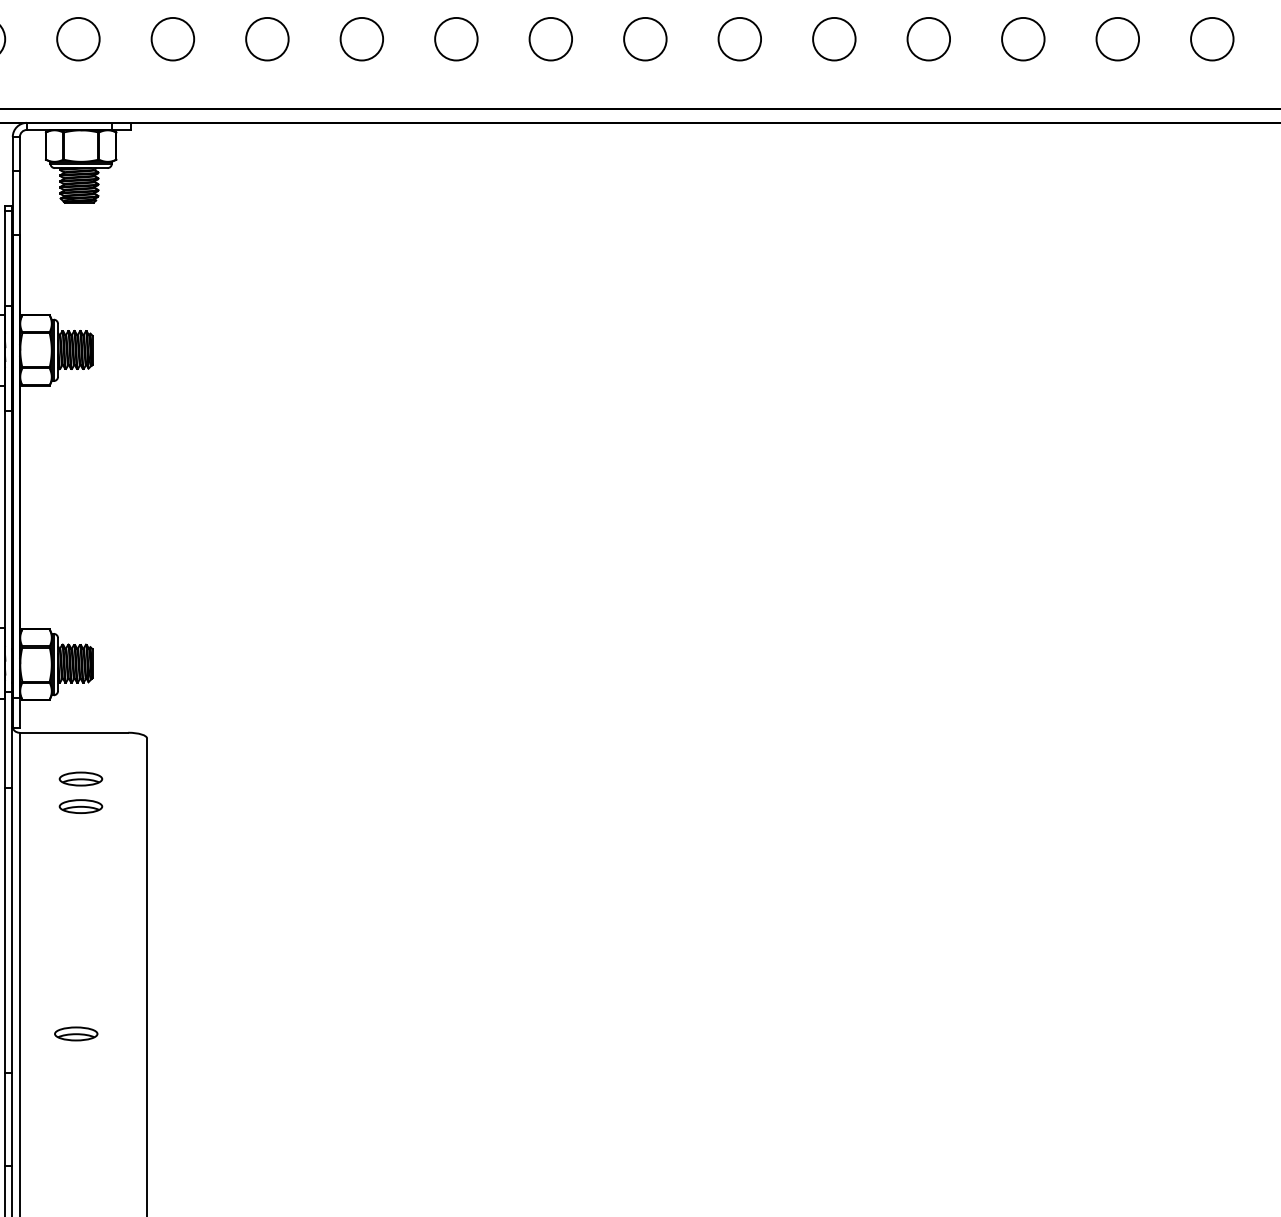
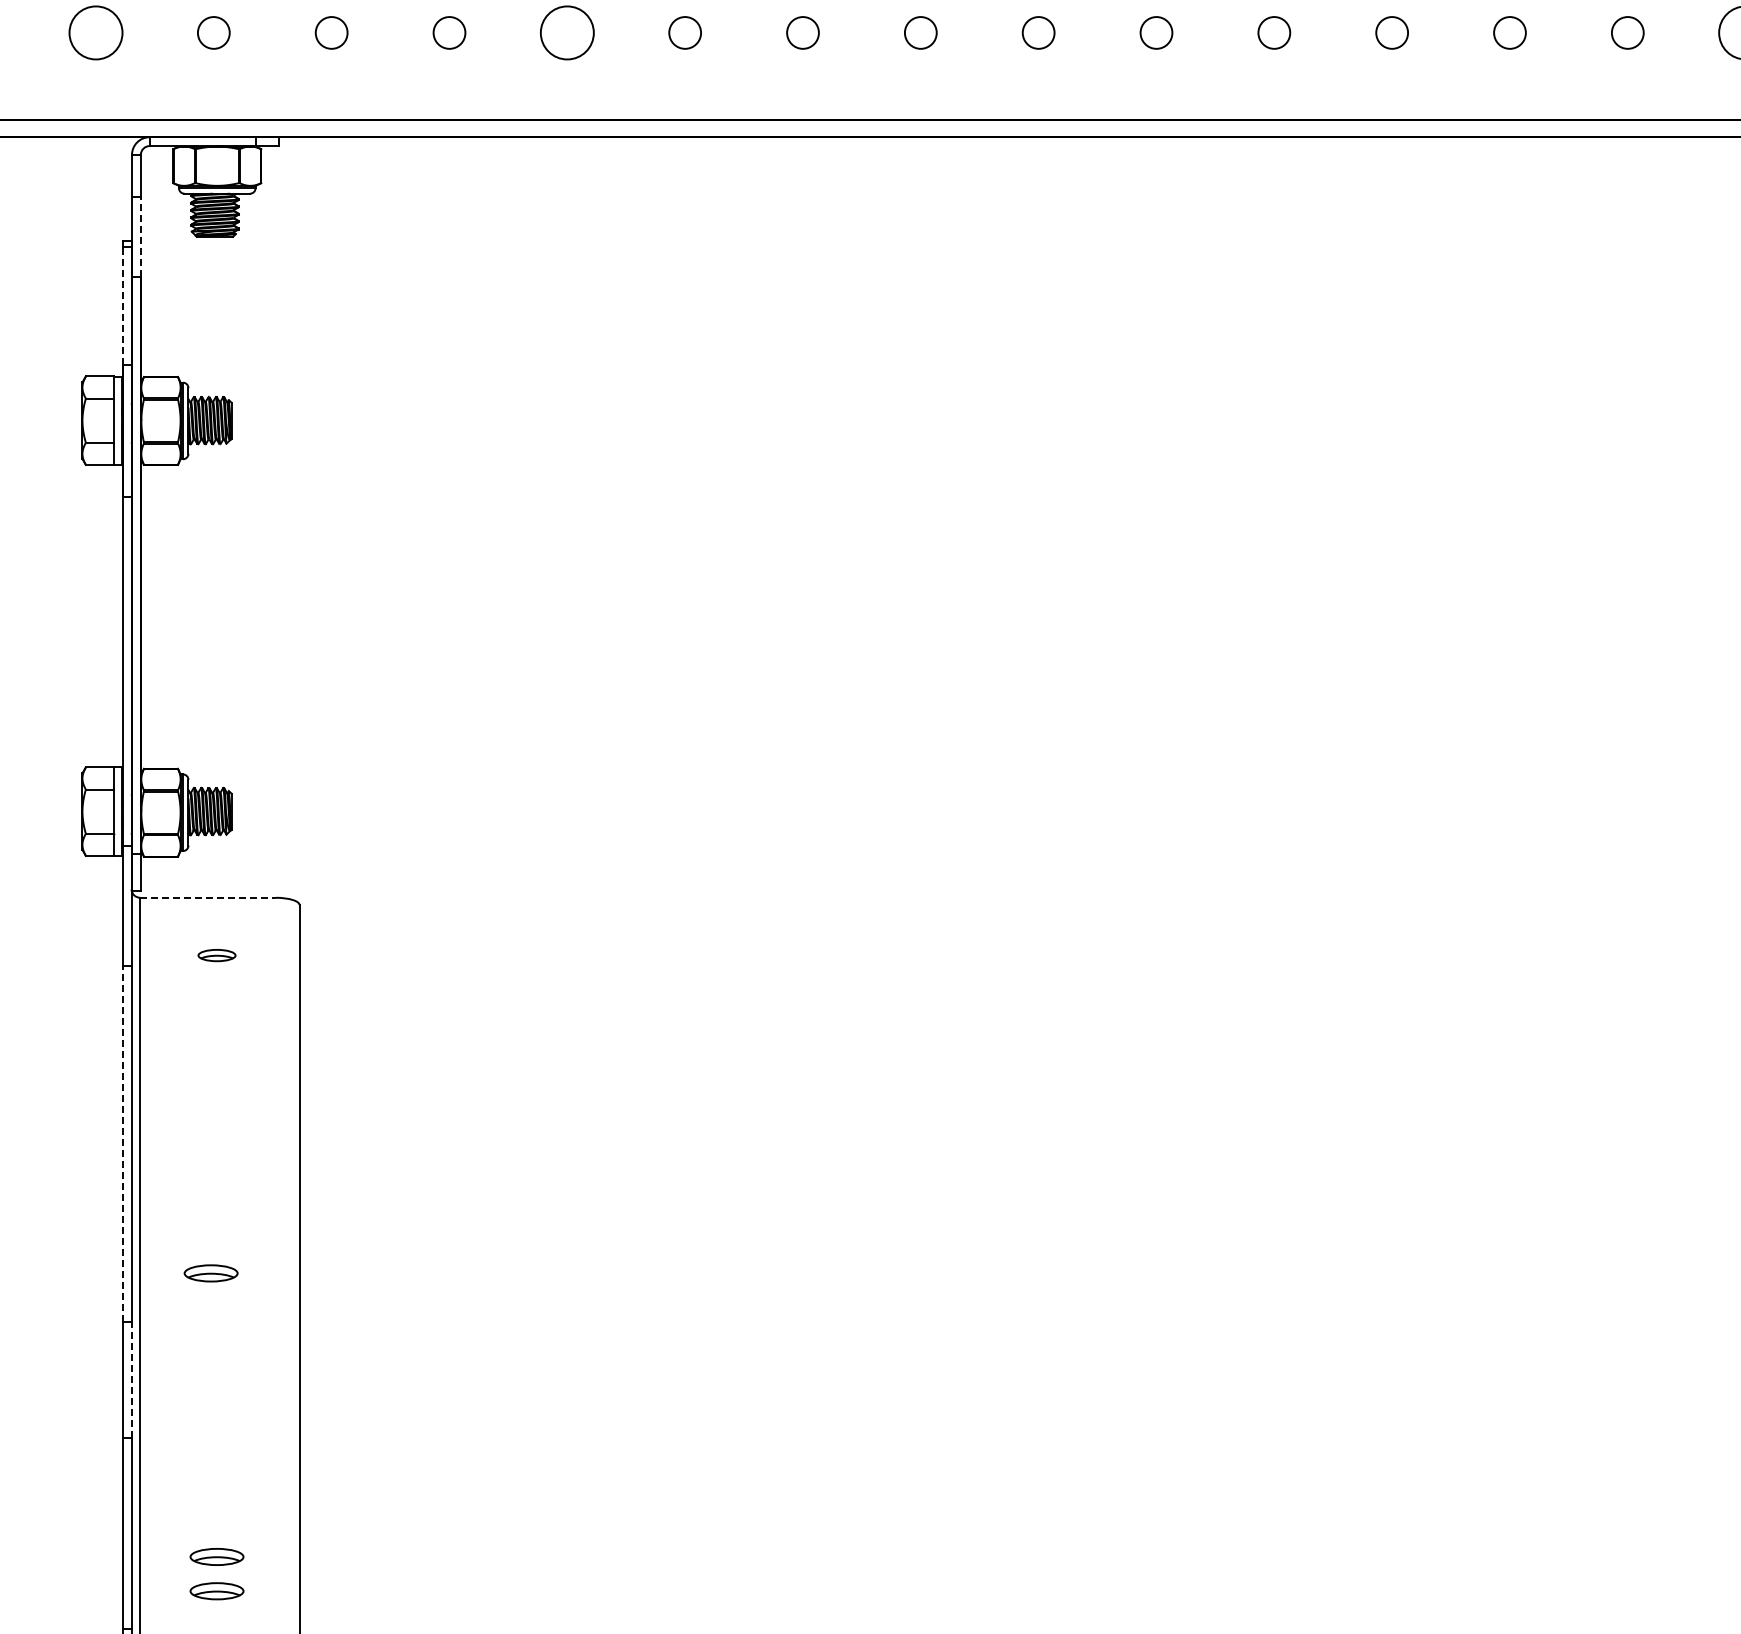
circle: (78, 38) -> (213, 32), size x0.6
circle: (172, 38) -> (331, 32), size x0.6
circle: (267, 38) -> (449, 32), size x0.6
circle: (455, 38) -> (684, 32), size x0.6
circle: (550, 38) -> (802, 32), size x0.6
circle: (645, 38) -> (920, 32), size x0.6
circle: (739, 38) -> (1038, 32), size x0.6
circle: (834, 38) -> (1156, 32), size x0.6
circle: (928, 38) -> (1273, 32), size x0.6
circle: (1022, 38) -> (1391, 32), size x0.6
circle: (1117, 38) -> (1509, 32), size x0.6
circle: (1212, 38) -> (1627, 32), size x0.6
line: (19, 202) -> (140, 236), solid -> dashed
line: (5, 257) -> (122, 305), solid -> dashed
line: (74, 732) -> (208, 897), solid -> dashed
part: (80, 779) -> (216, 955), size x0.7
part: (80, 806) -> (216, 989), removed
line: (5, 929) -> (122, 1143), solid -> dashed
line: (12, 1119) -> (131, 1379), solid -> dashed

